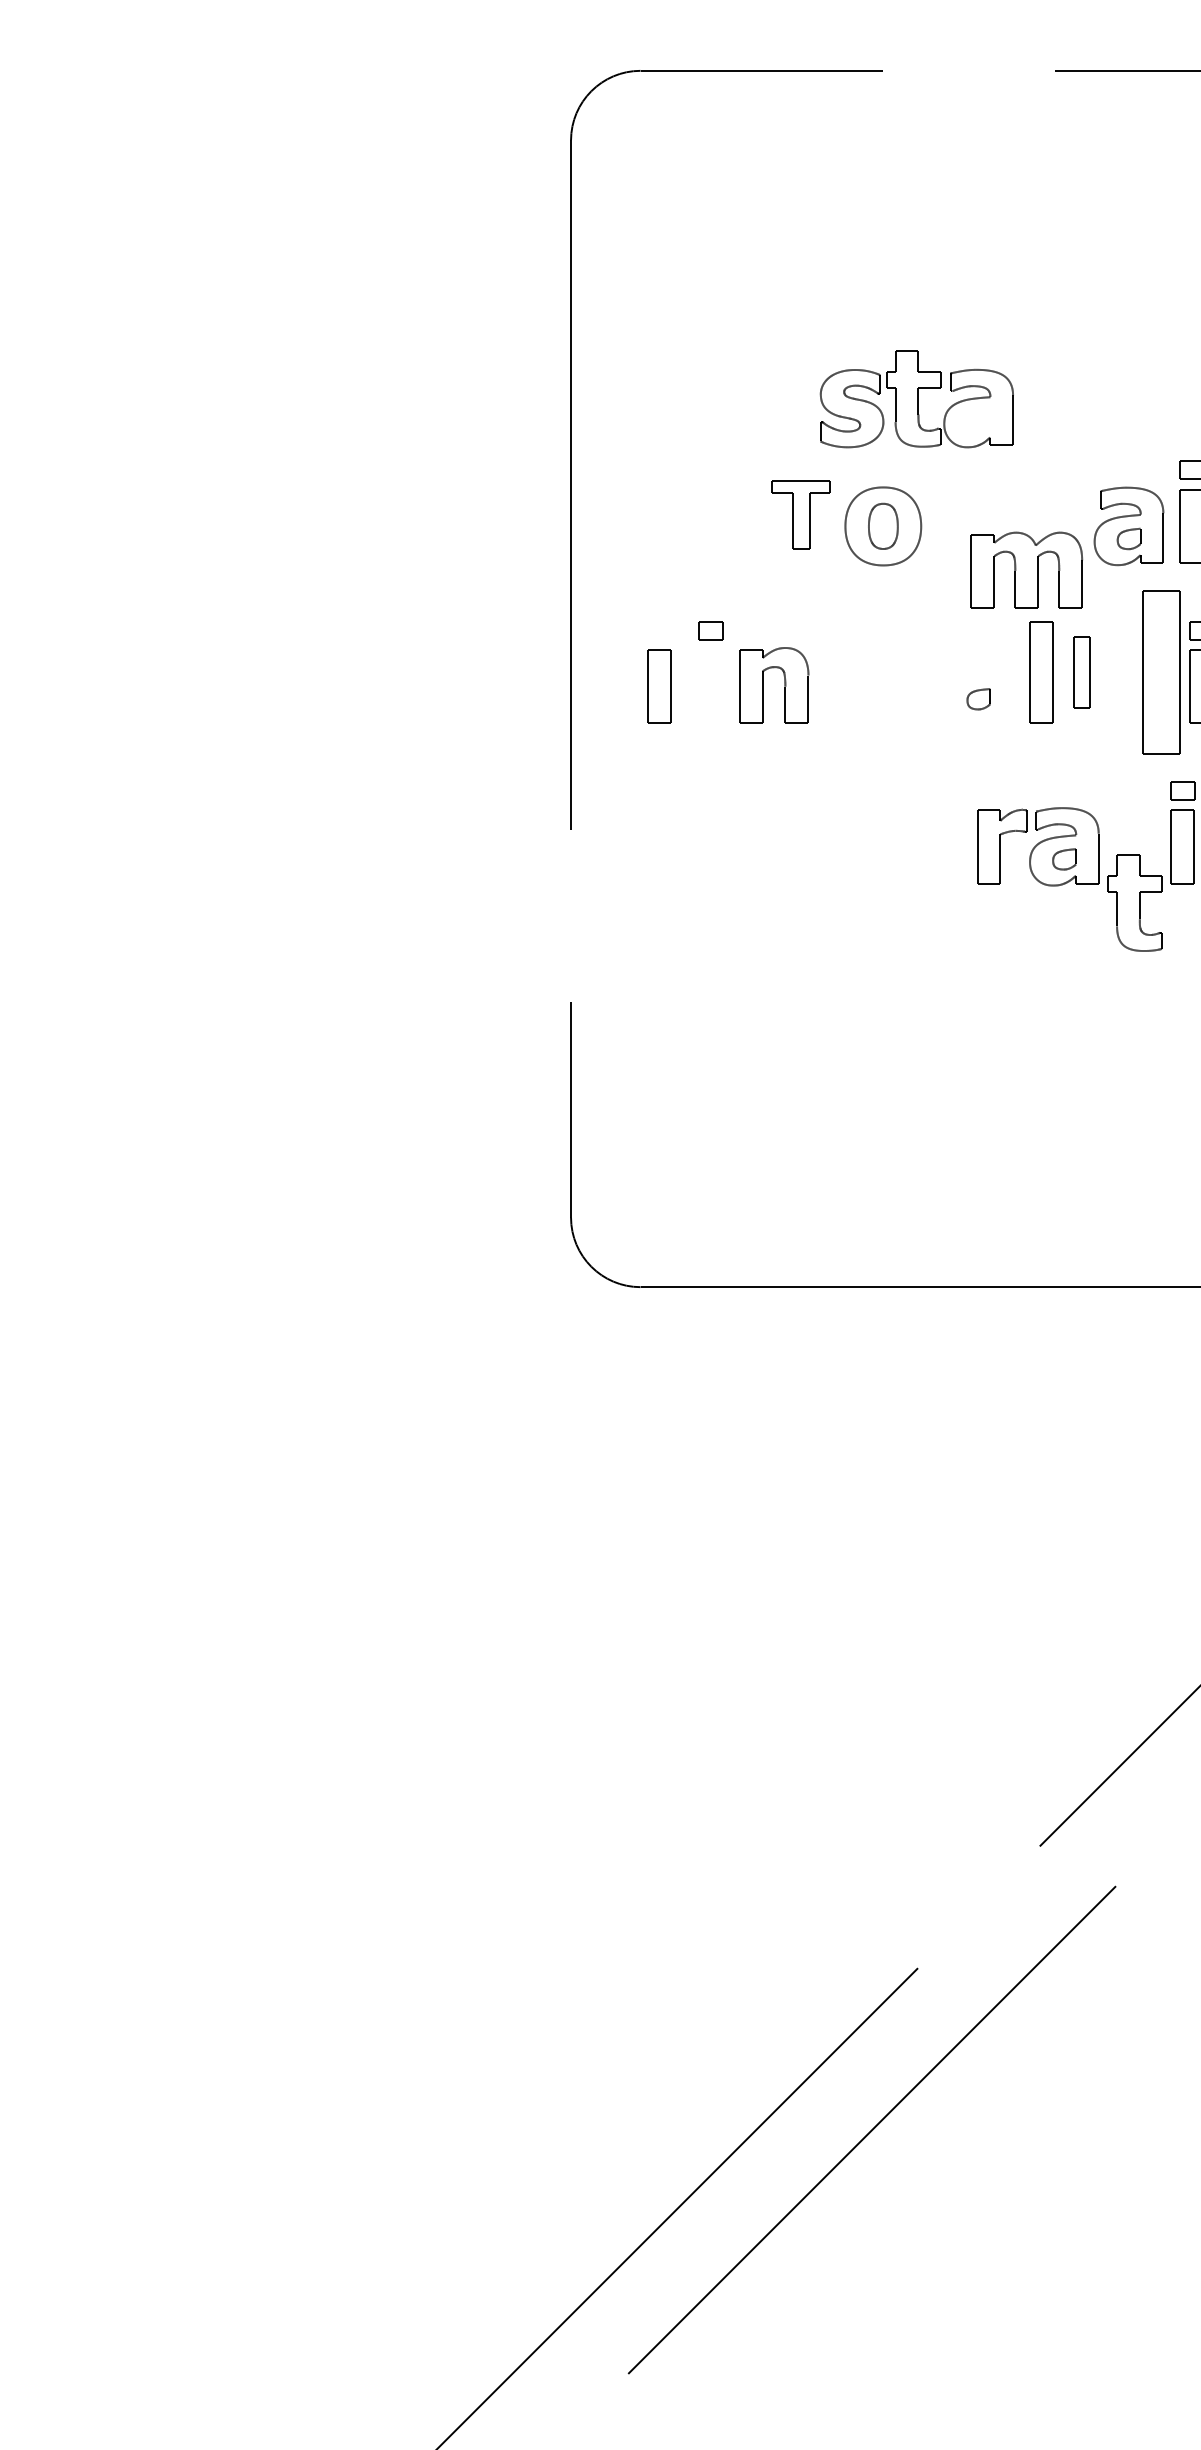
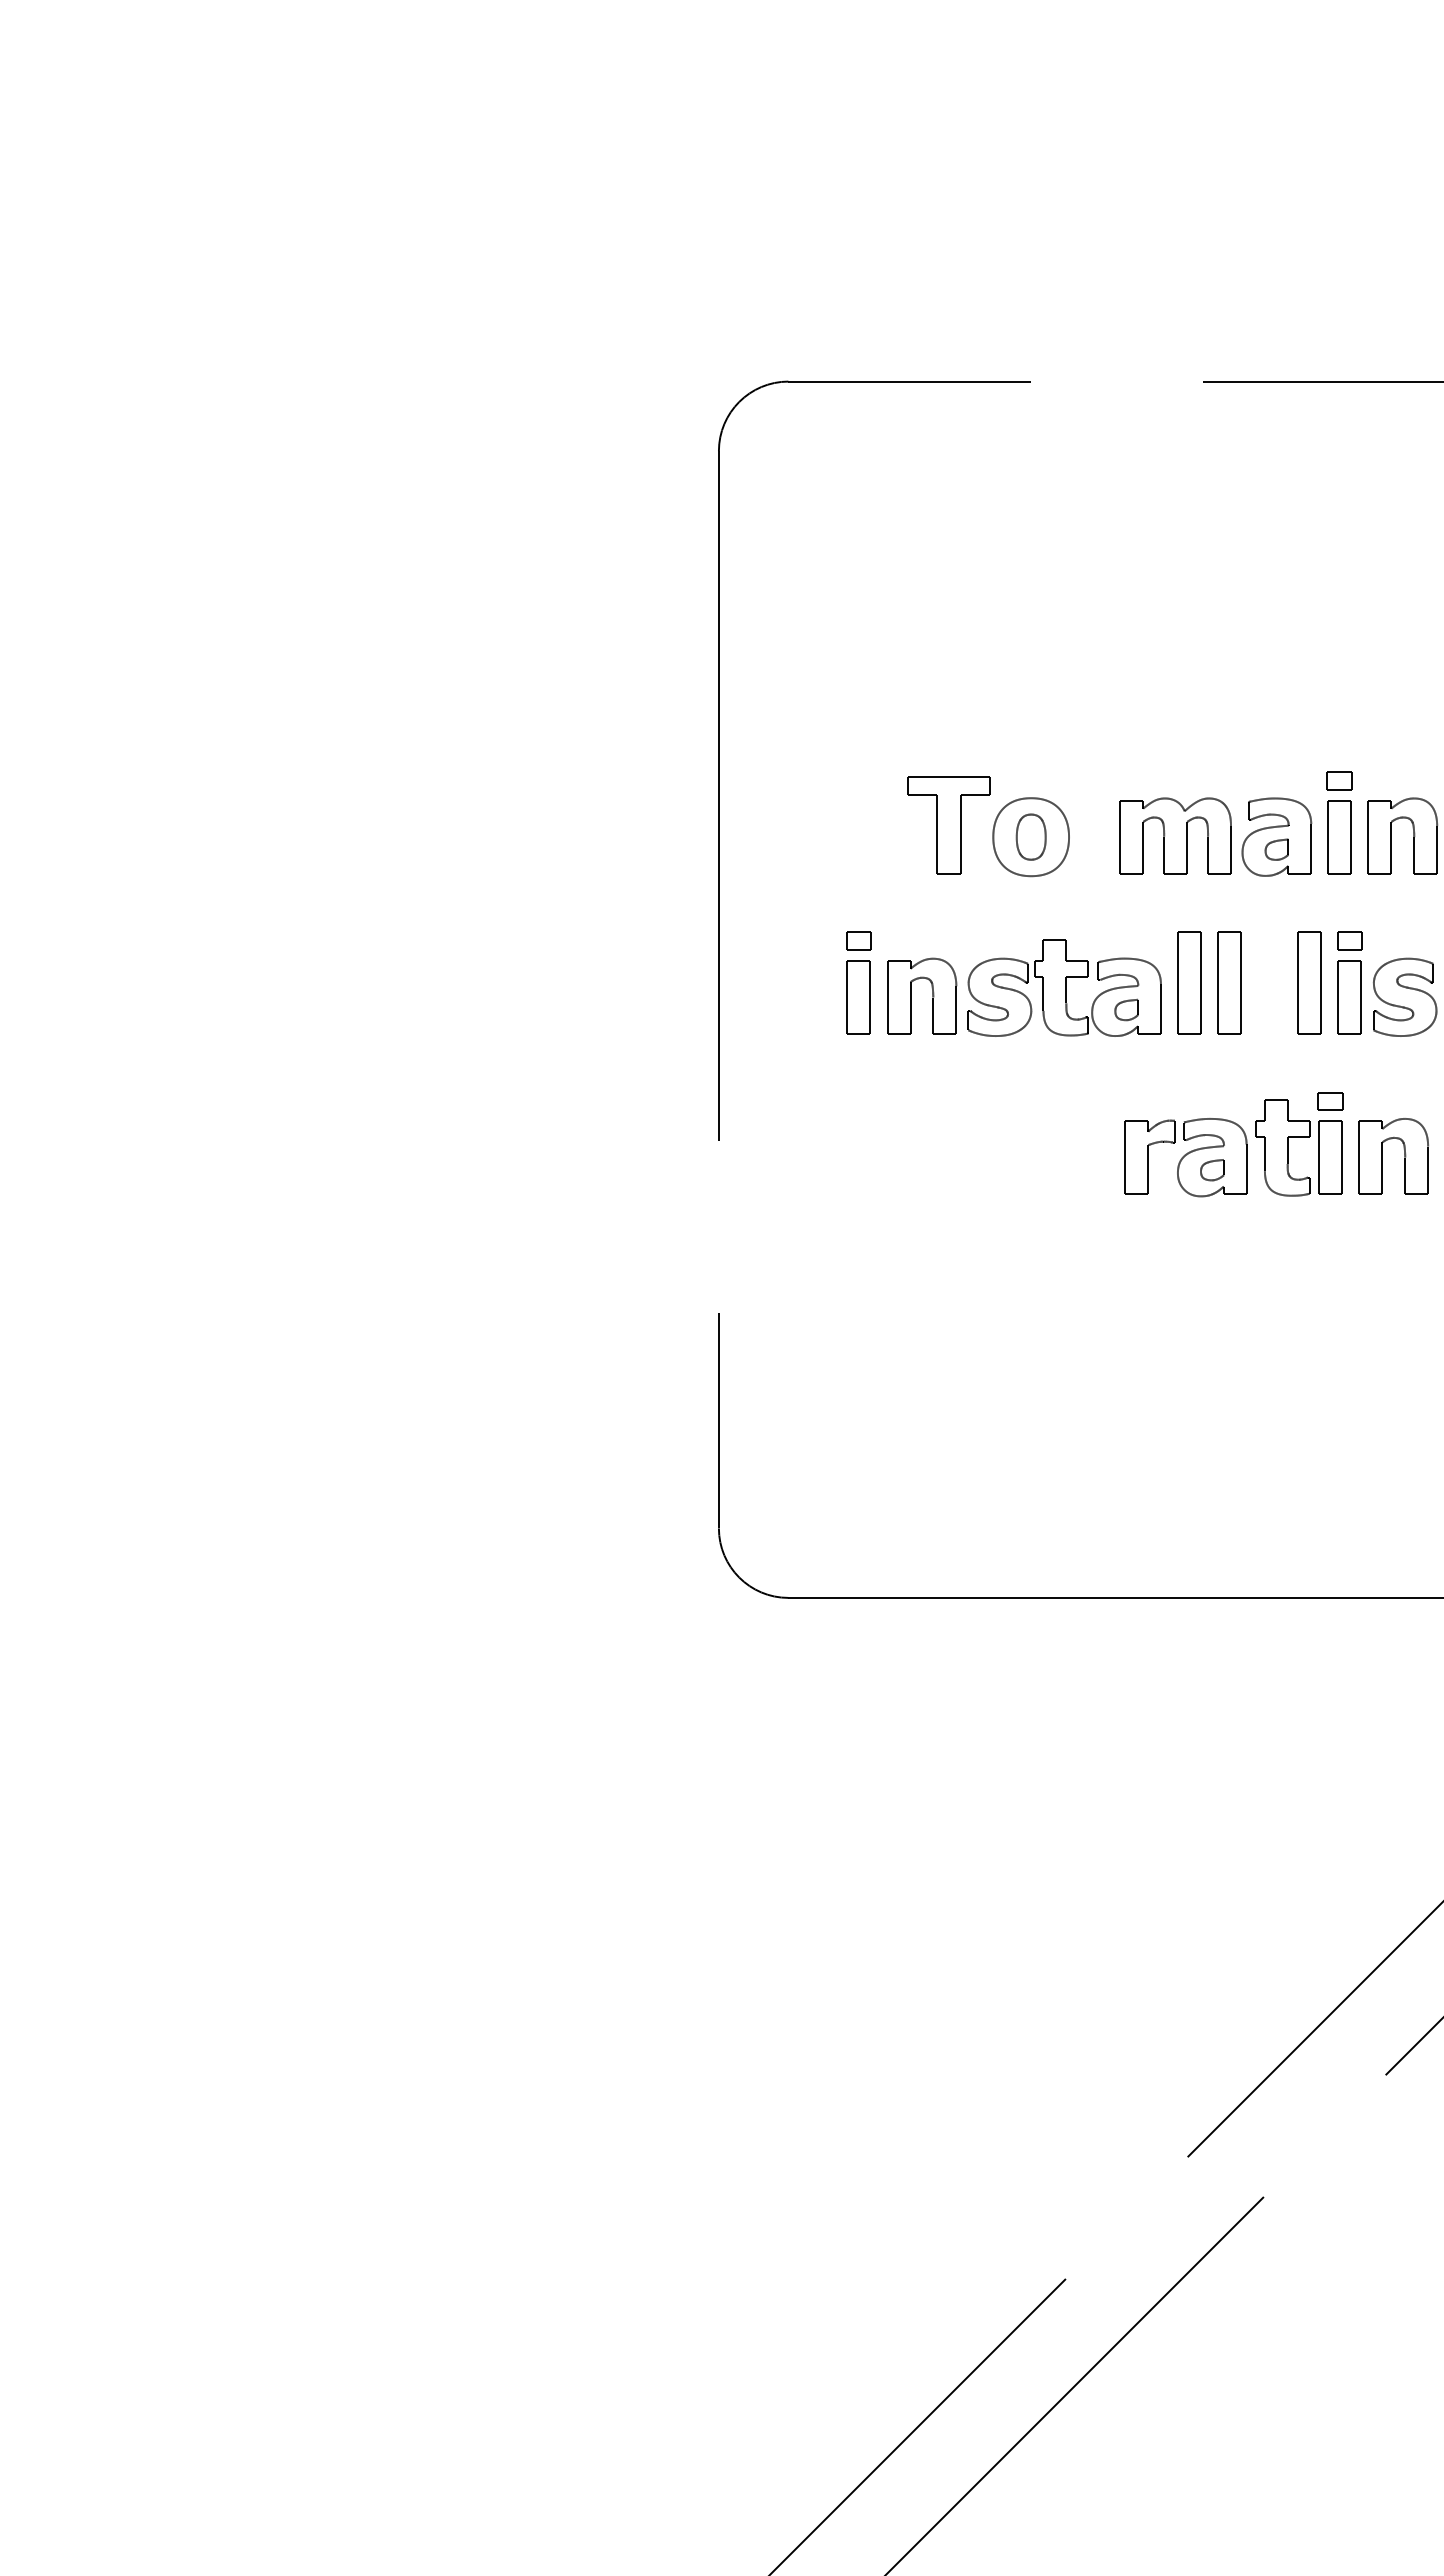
part: (916, 398) -> (1064, 987), moved
part: (800, 514) -> (948, 825), size x1.43
part: (1026, 569) -> (1175, 835), moved
part: (1081, 671) -> (1229, 982), size x1.43
part: (1161, 671) -> (1309, 982), size x0.62
part: (659, 686) -> (858, 997), moved
part: (1134, 902) -> (1282, 1147), moved

